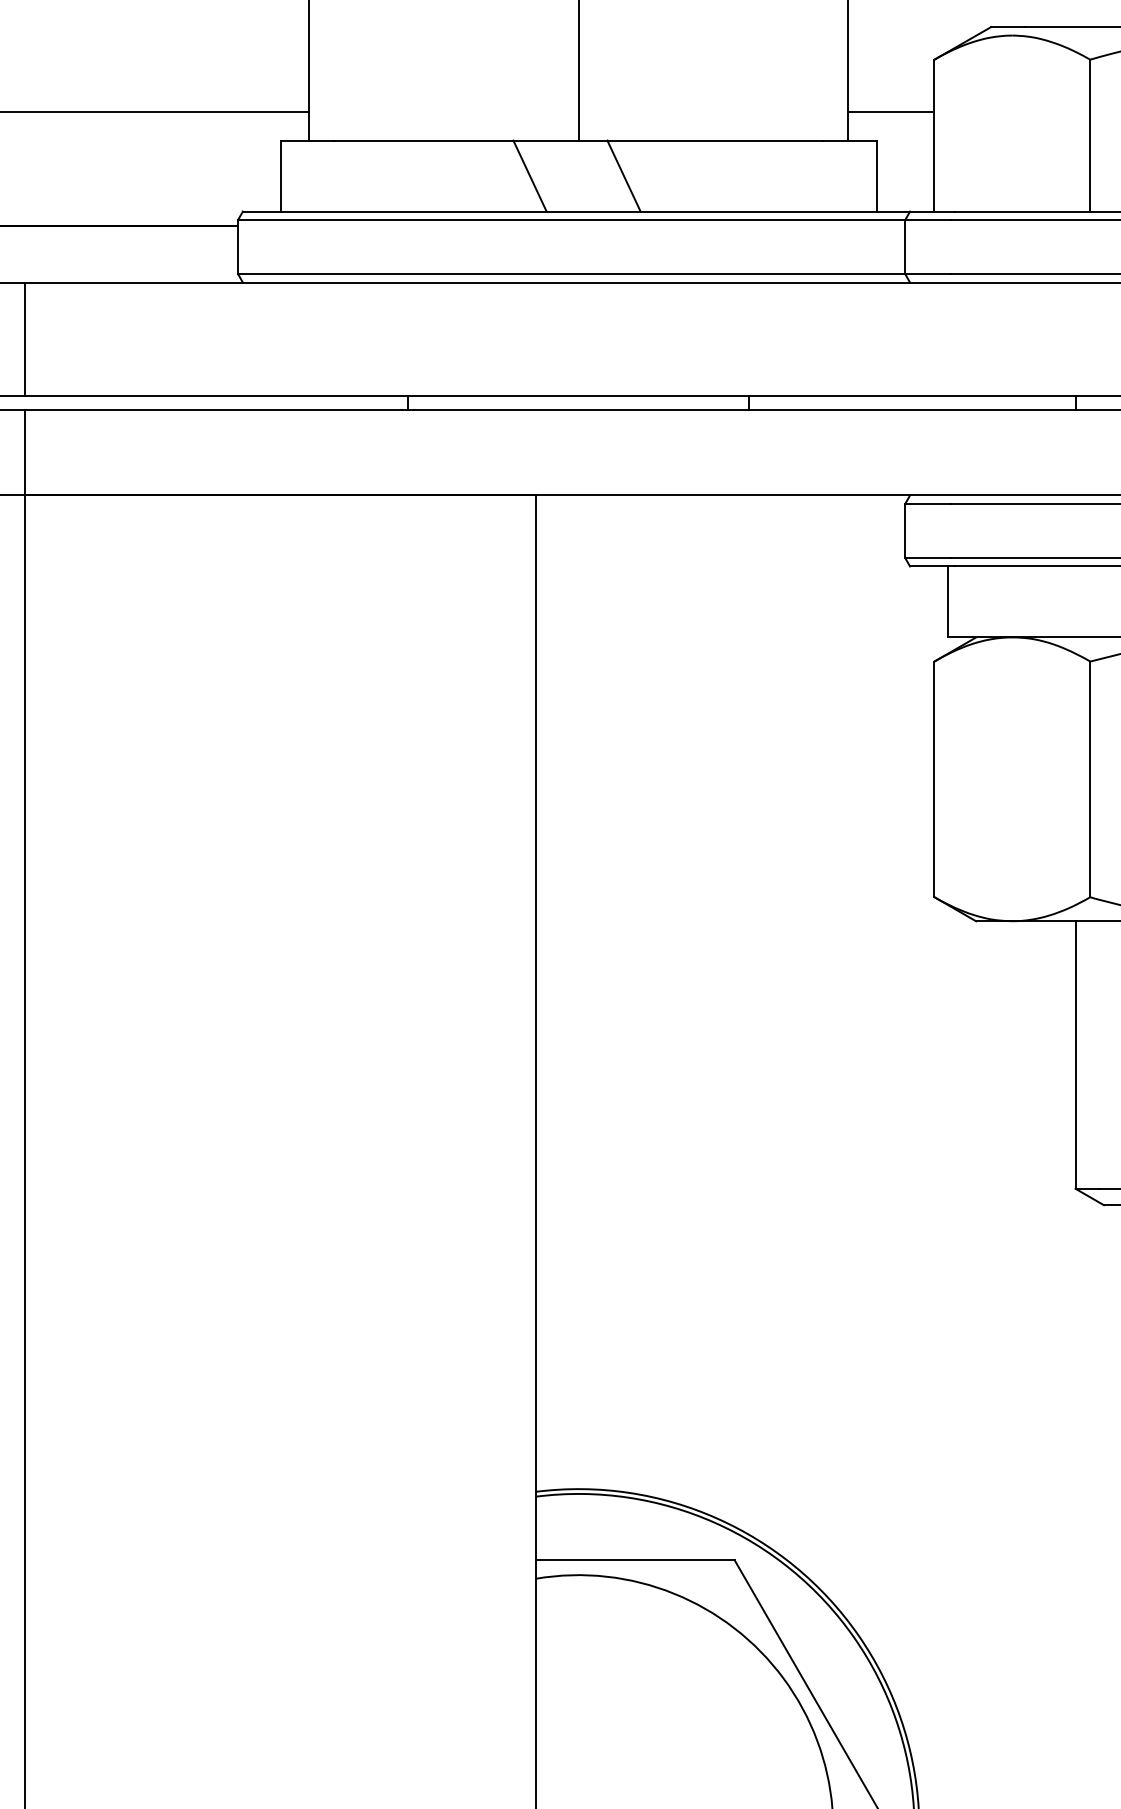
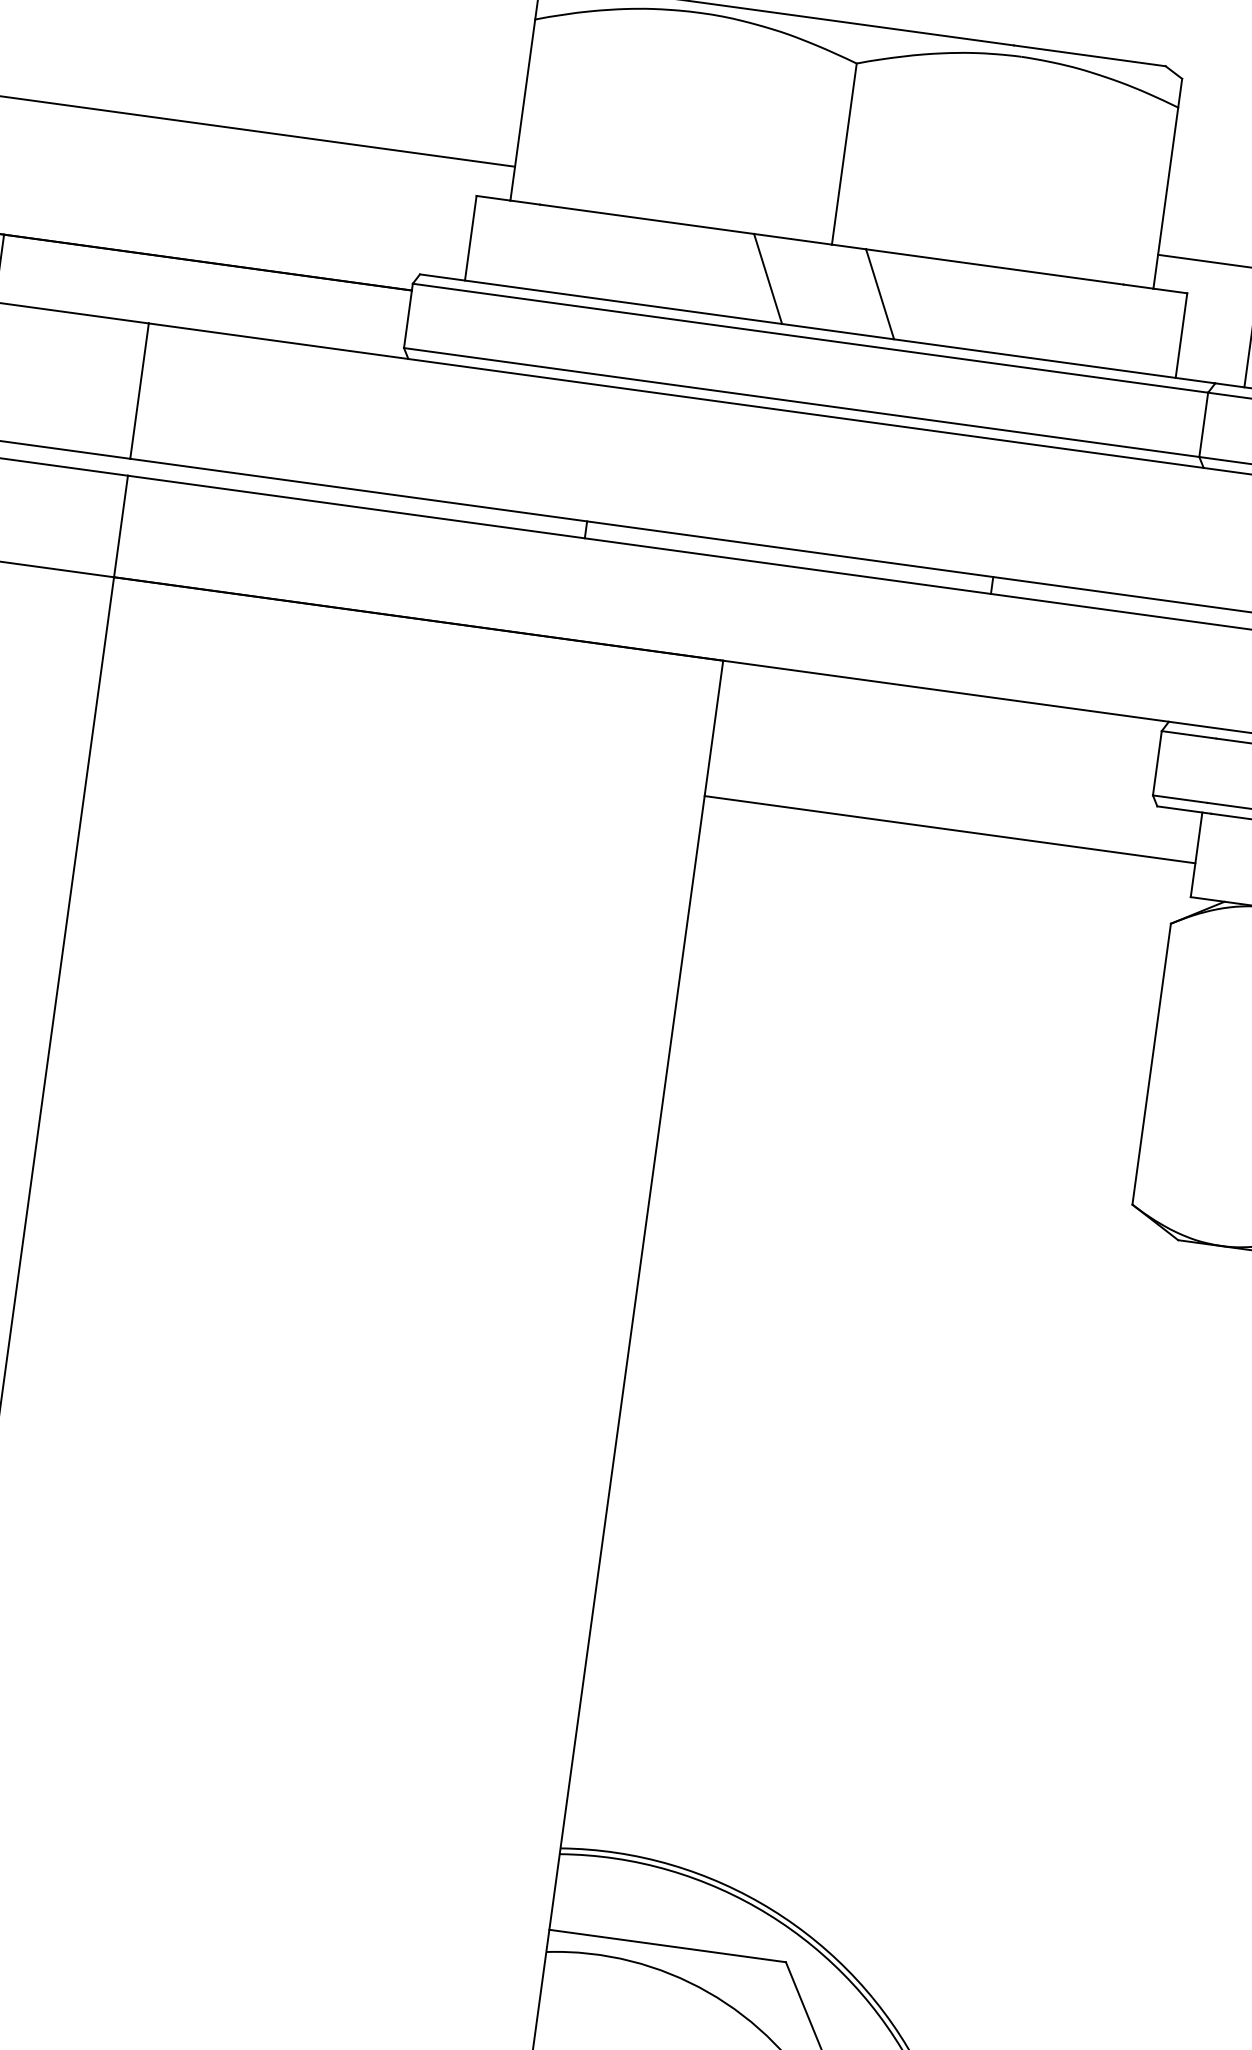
line: (741, 609) -> (949, 830), added

